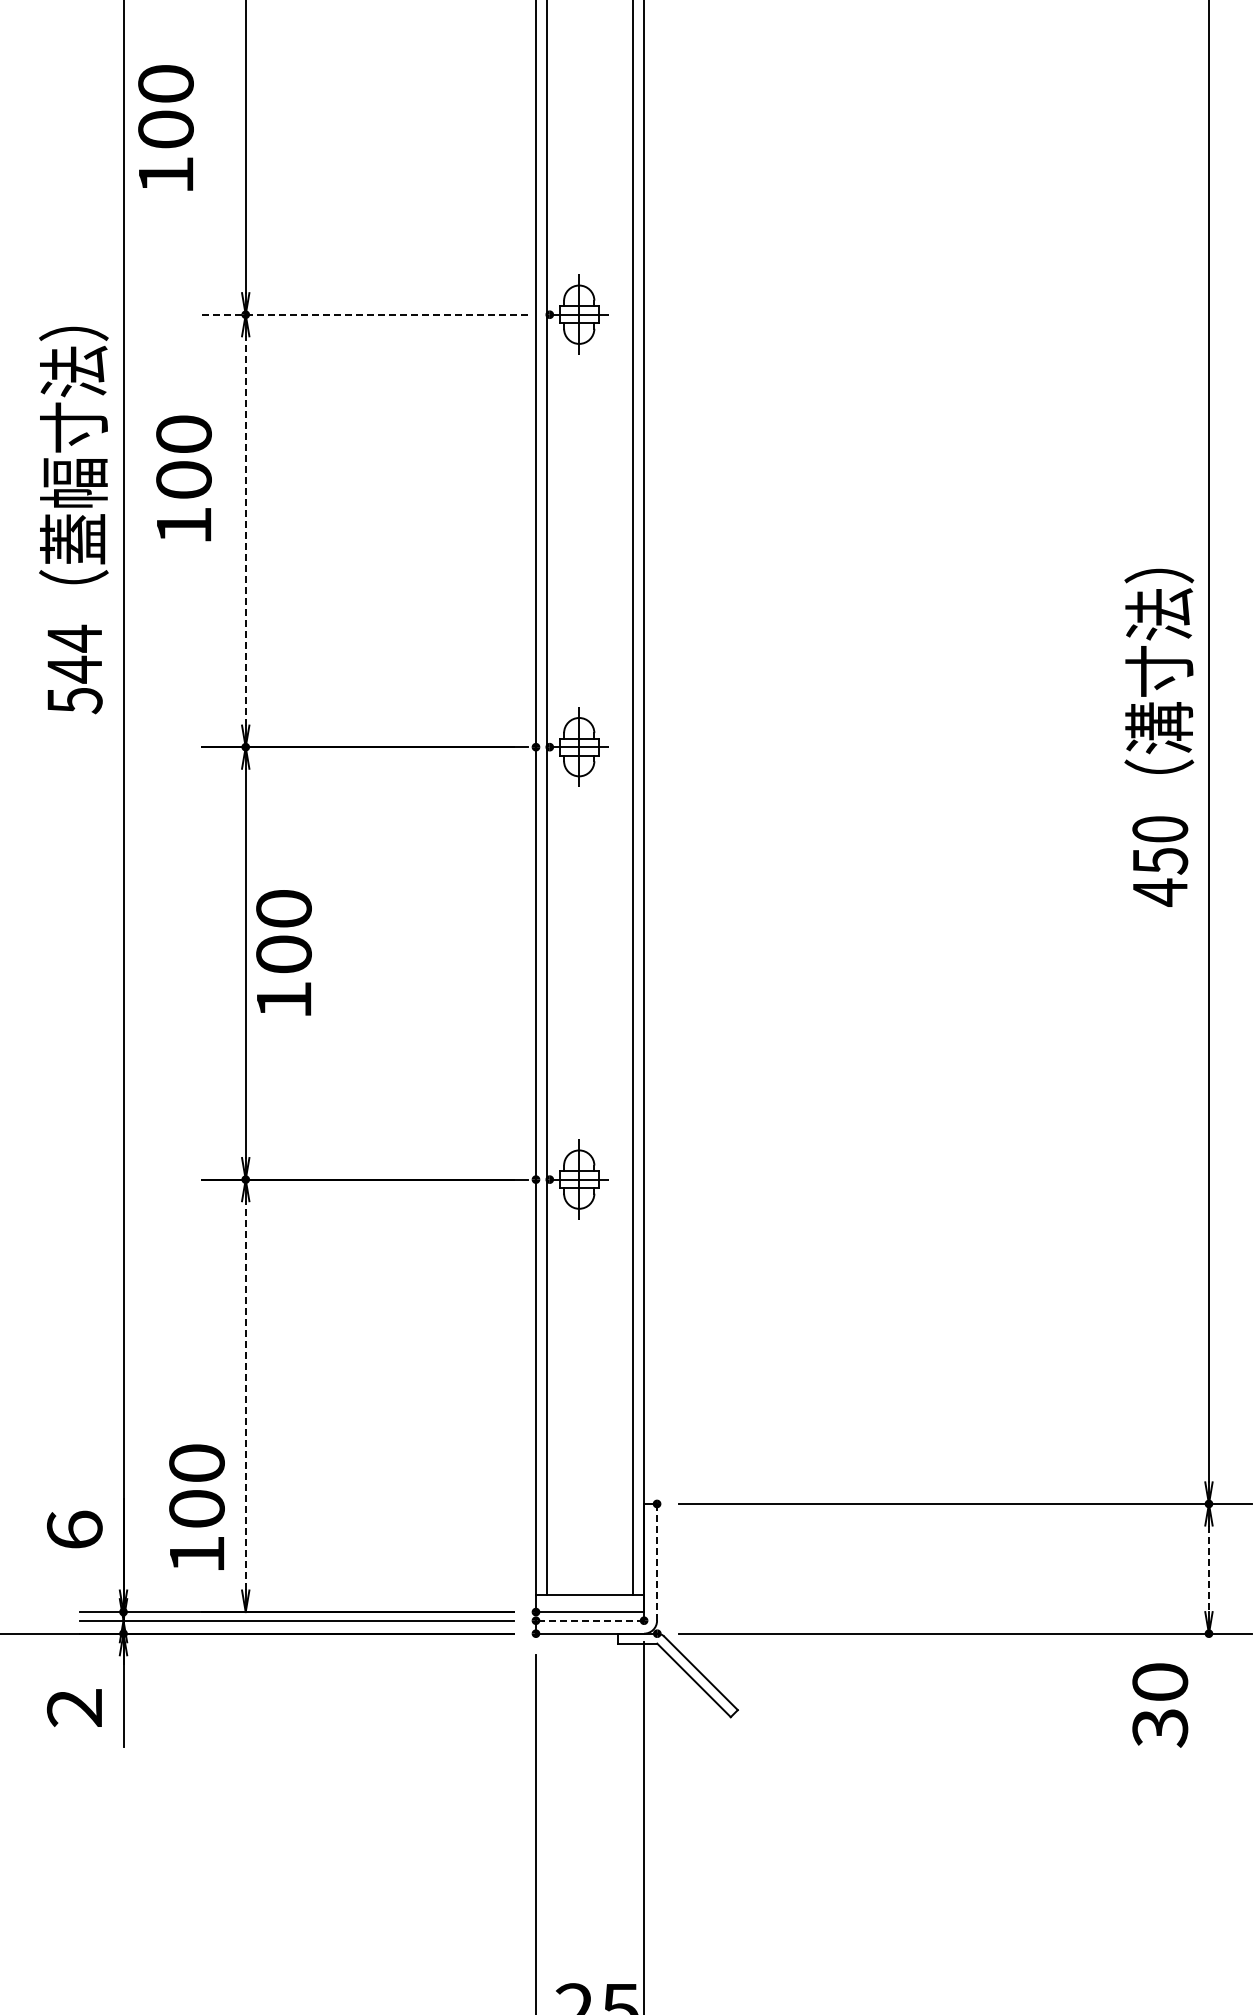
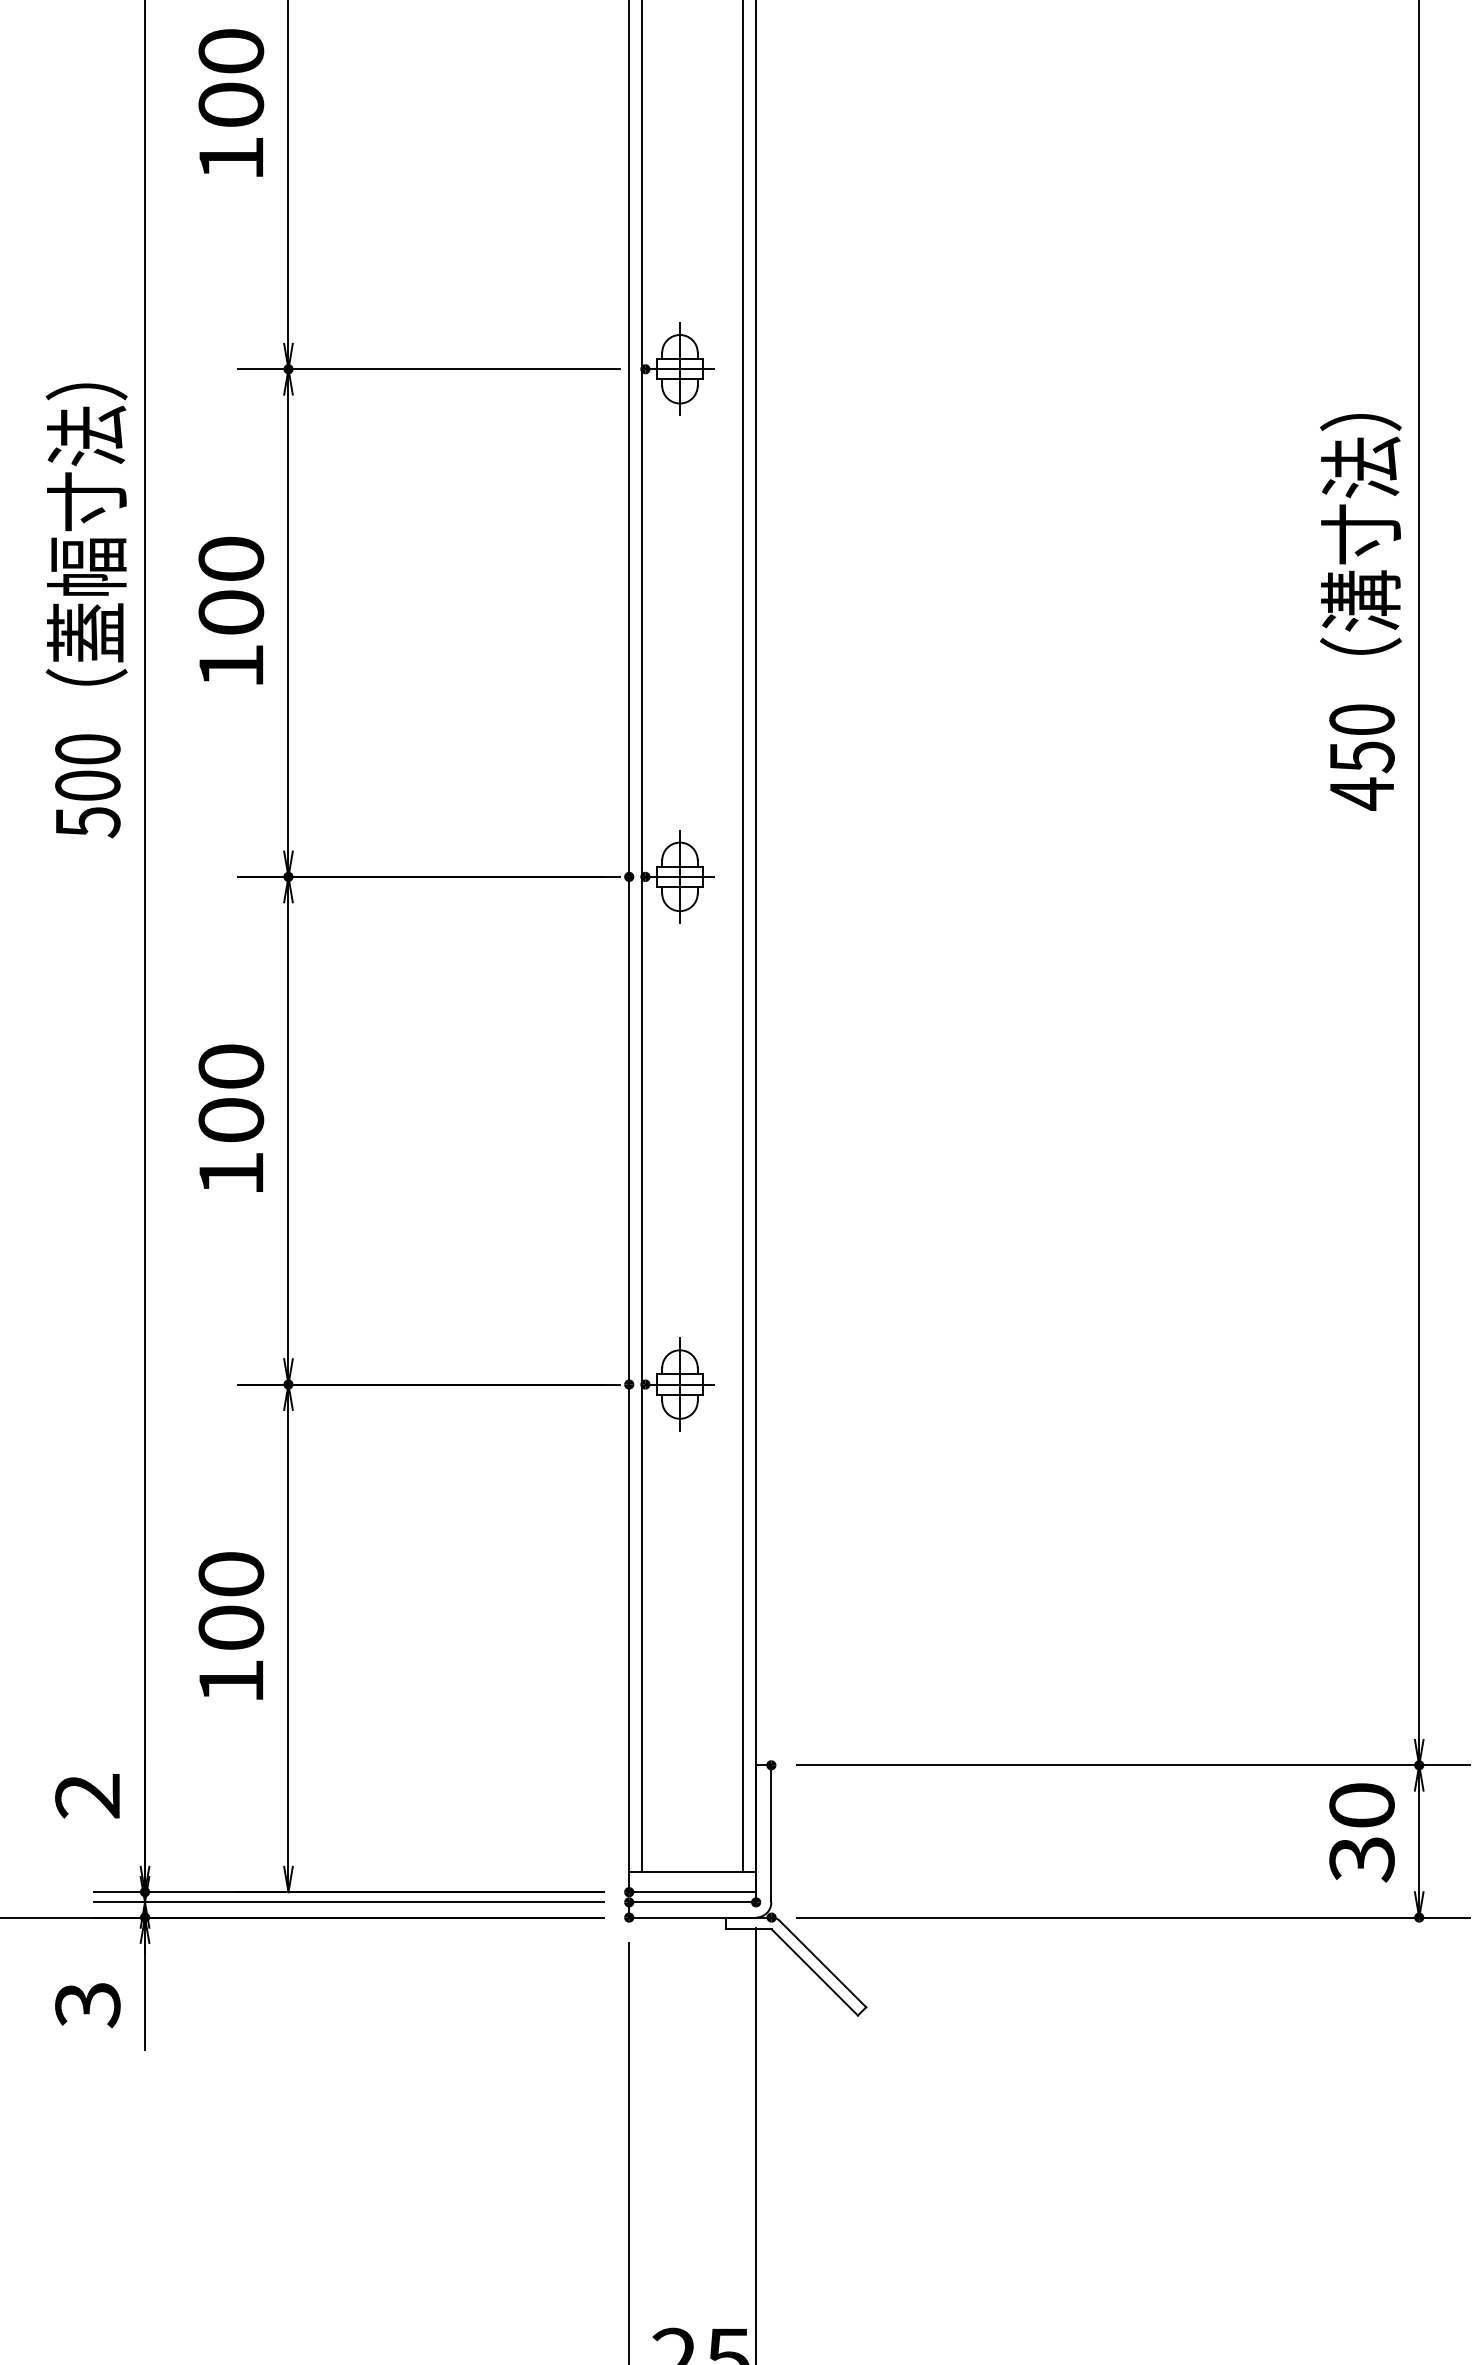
text: (165, 127) -> (230, 102), moved
line: (365, 314) -> (429, 368), dashed -> solid
text: (183, 478) -> (230, 610), moved
line: (245, 530) -> (288, 622), dashed -> solid
text: (74, 653) -> (87, 766), 544 -> 500
text: (1159, 737) -> (1361, 611), moved
text: (283, 952) -> (230, 1117), moved
line: (245, 1395) -> (288, 1637), dashed -> solid
text: (196, 1506) -> (230, 1625), moved
text: (74, 1529) -> (87, 1795), 6 -> 2
line: (657, 1562) -> (771, 1834), dashed -> solid
line: (1208, 1569) -> (1418, 1842), dashed -> solid
line: (589, 1620) -> (692, 1902), dashed -> solid
text: (1160, 1705) -> (1362, 1832), moved
text: (74, 1708) -> (87, 2005), 2 -> 3

